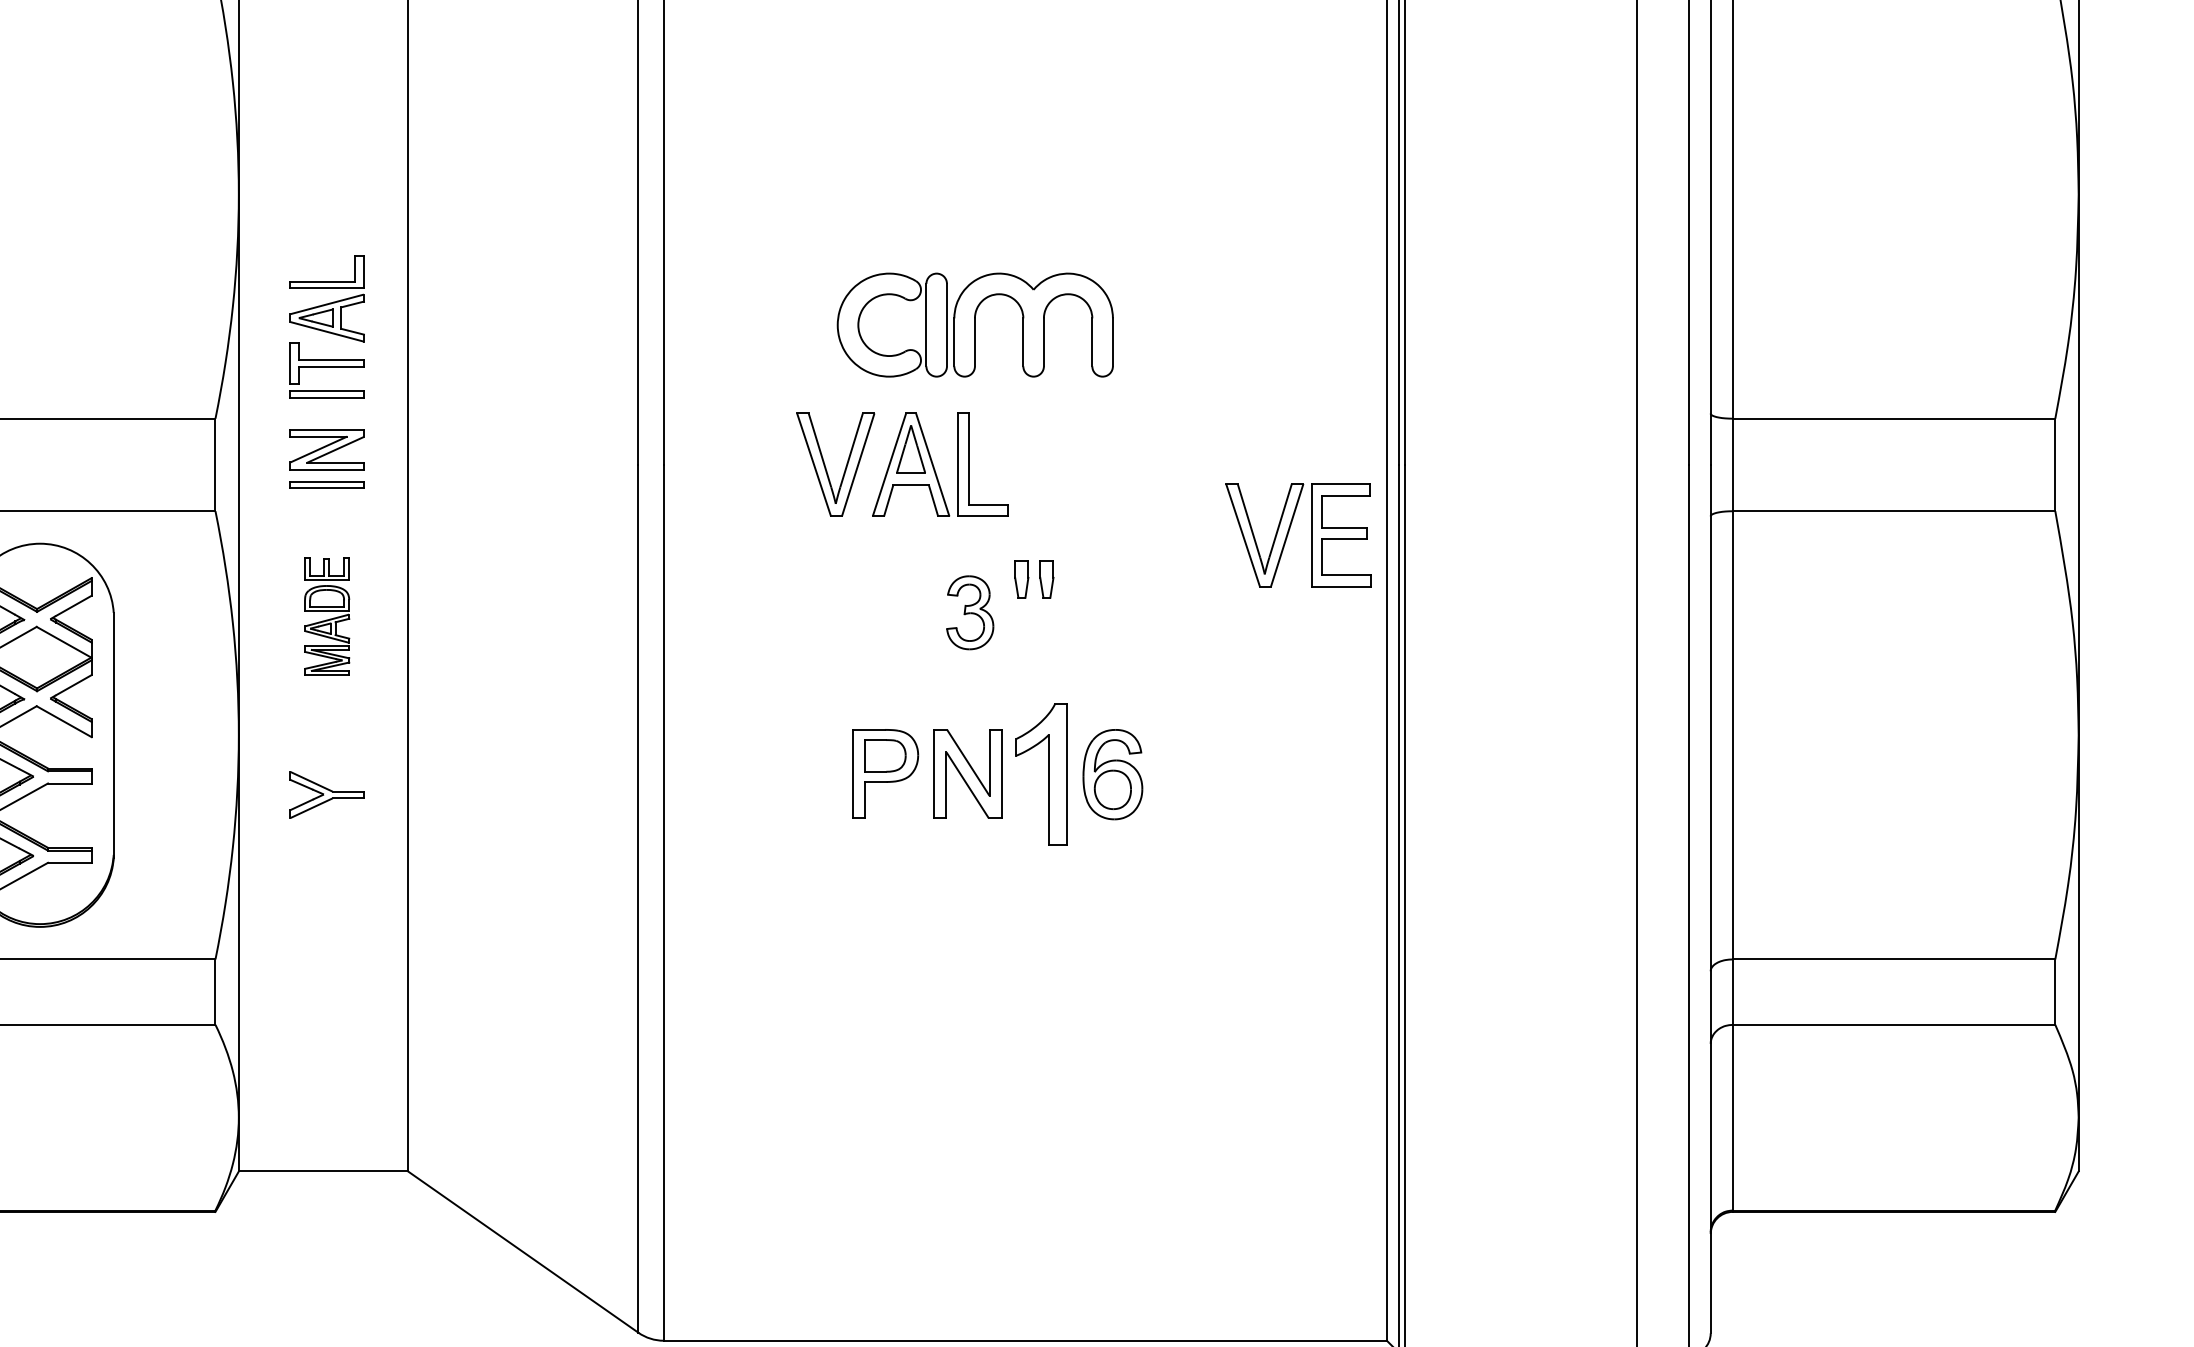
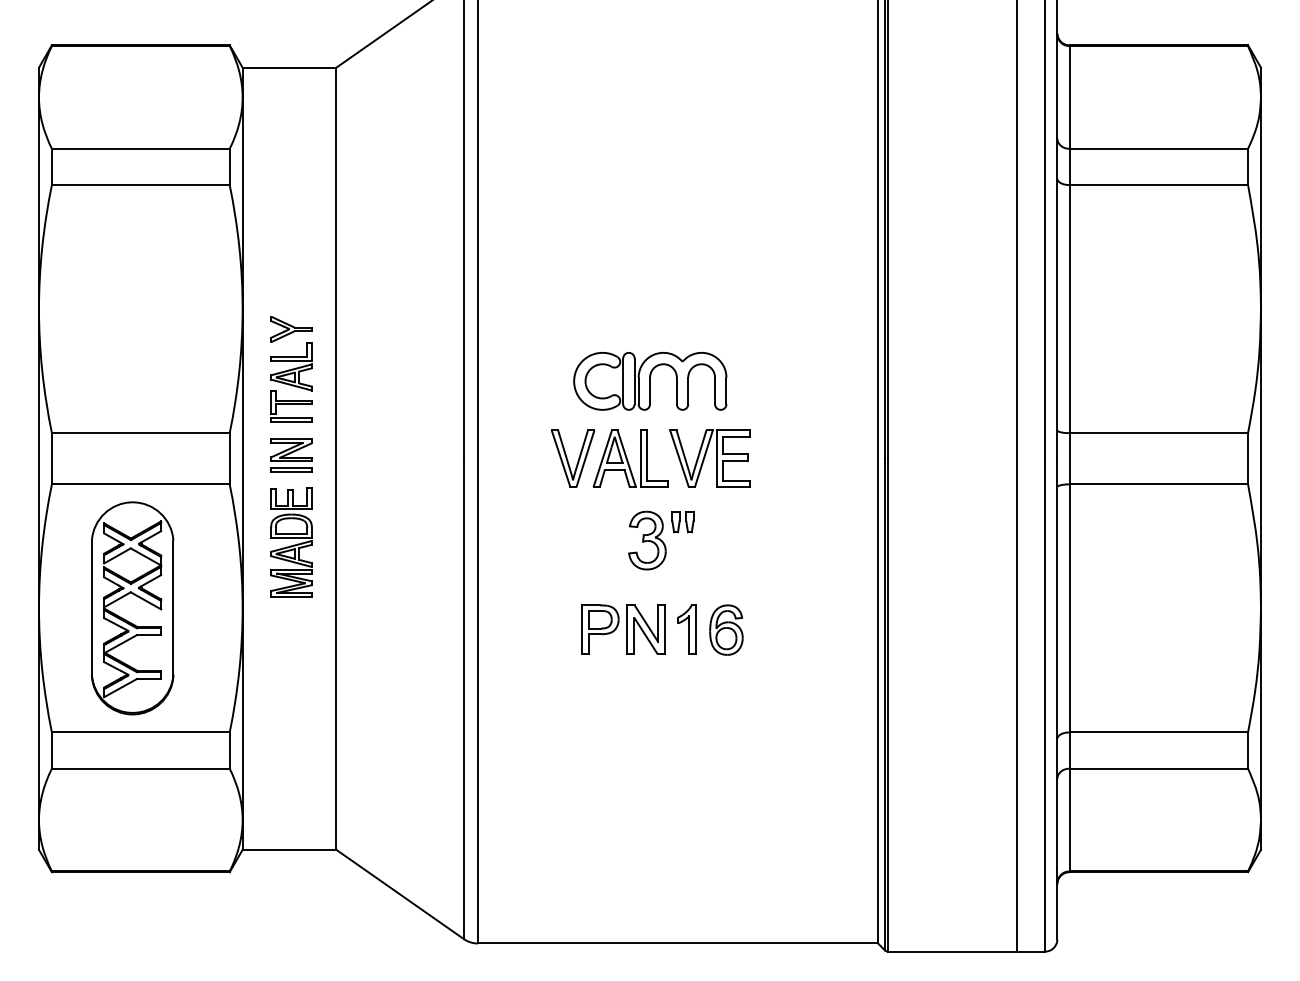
part: (1297, 534) -> (709, 458), moved
part: (970, 612) -> (647, 540), size x1.43
part: (327, 616) -> (291, 542), size x1.67
part: (1040, 773) -> (686, 629), size x0.62
part: (327, 795) -> (291, 329), moved

